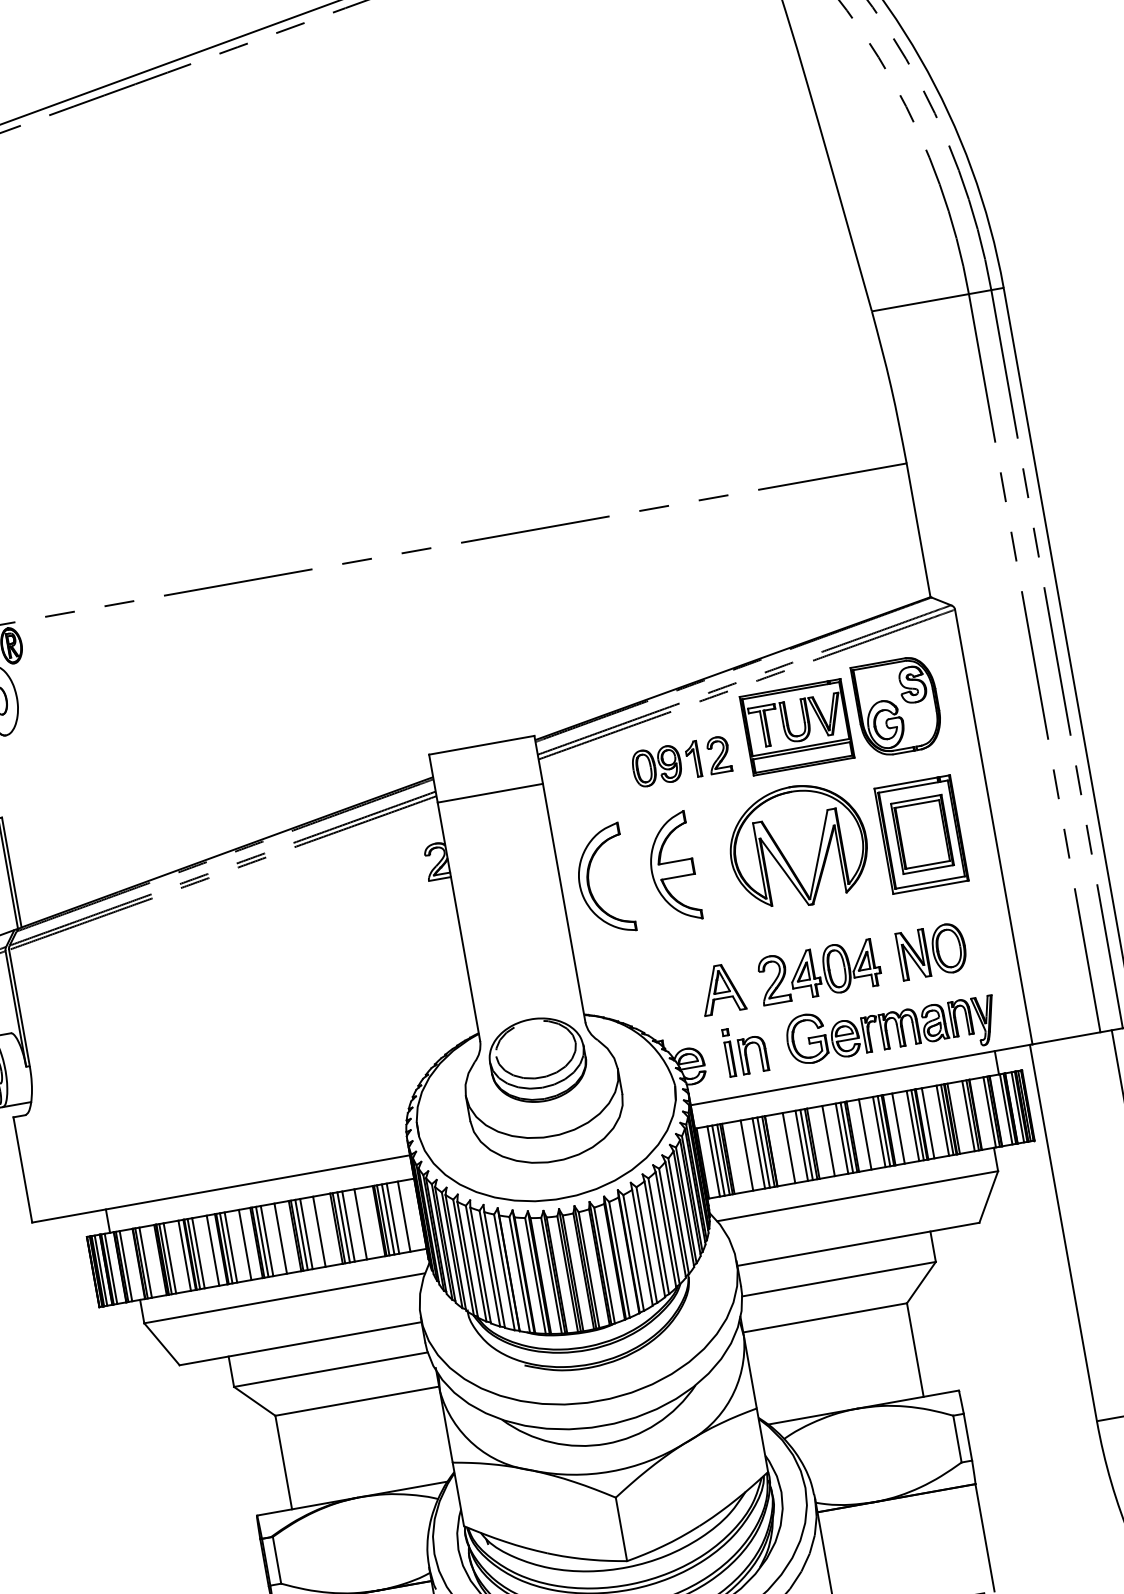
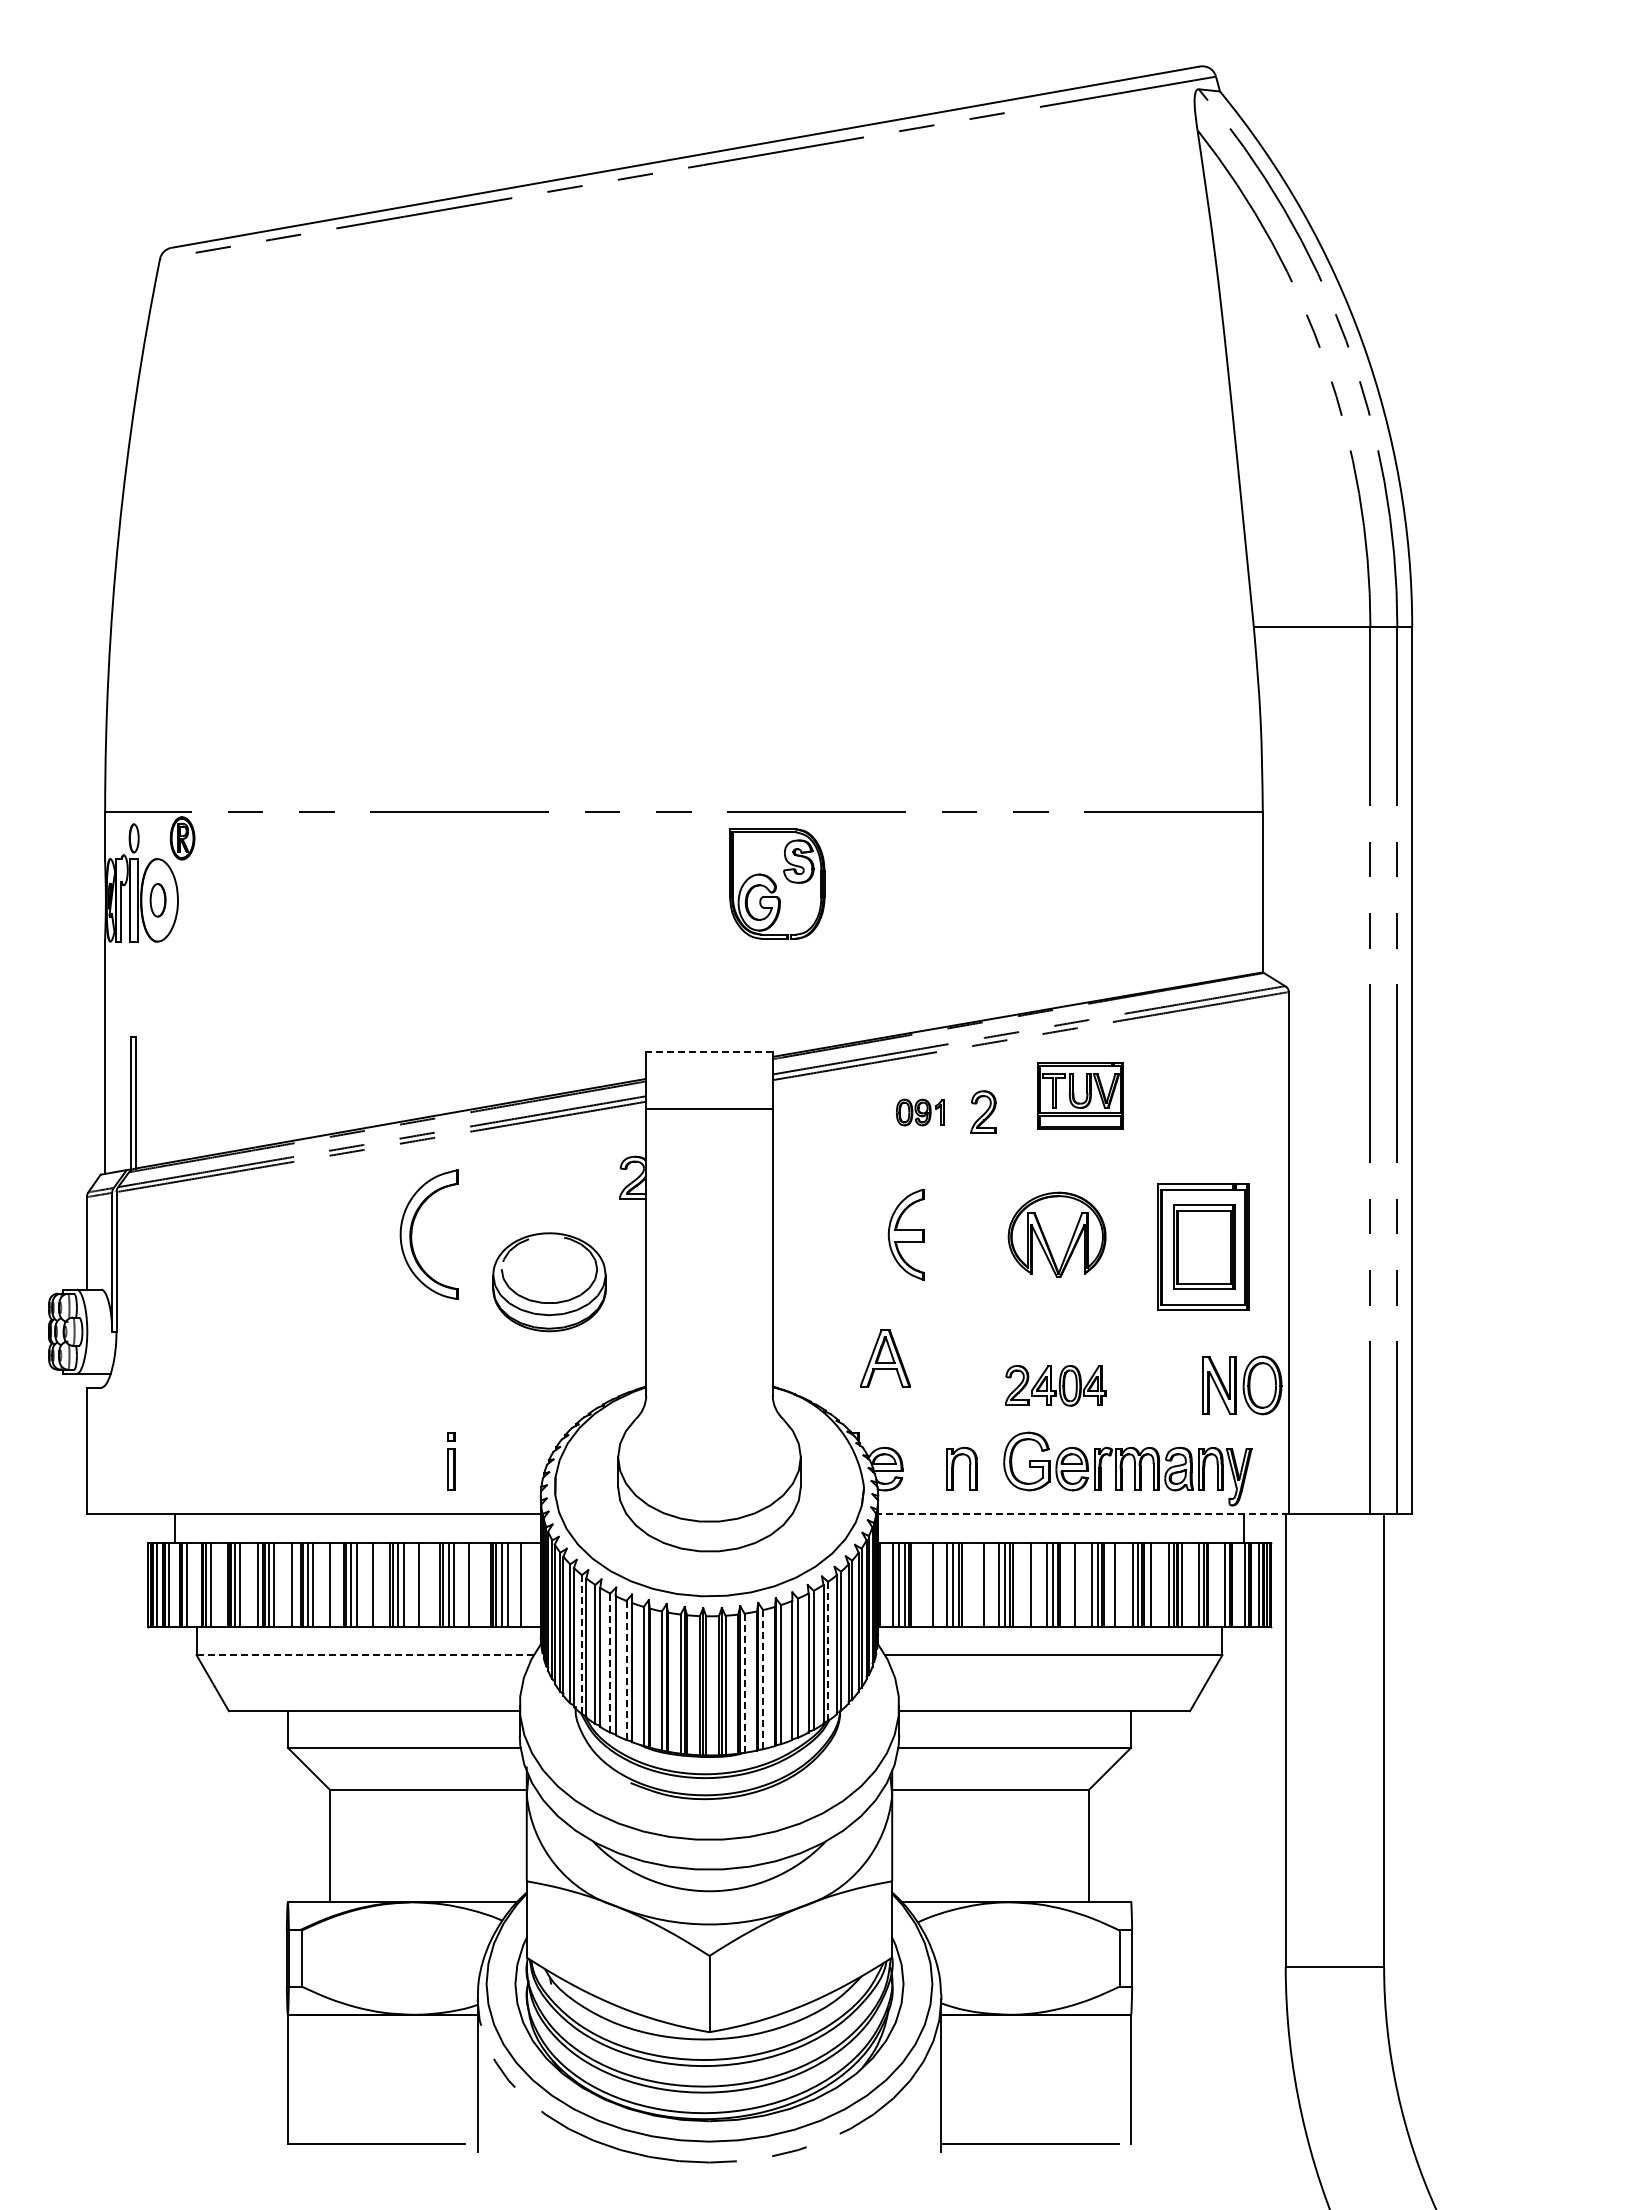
part: (898, 706) -> (777, 883), moved
part: (797, 727) -> (1080, 1096), size x0.7
line: (481, 745) -> (709, 1051), solid -> dashed
part: (666, 764) -> (920, 1112), size x0.6
part: (797, 845) -> (1056, 1234), size x0.6
part: (671, 868) -> (905, 1234), size x0.7
part: (589, 882) -> (412, 1234), moved
part: (932, 951) -> (1242, 1385), moved
part: (819, 971) -> (1055, 1385), size x0.7
part: (721, 989) -> (885, 1358), moved
part: (728, 1052) -> (451, 1461), moved
part: (537, 1060) -> (549, 1282), moved
line: (860, 1075) -> (1082, 1514), solid -> dashed
line: (669, 1226) -> (828, 1651), solid -> dashed
line: (463, 1257) -> (581, 1644), solid -> dashed
line: (619, 1259) -> (763, 1679), solid -> dashed
line: (604, 1265) -> (744, 1683), solid -> dashed
line: (490, 1268) -> (610, 1663), solid -> dashed
line: (504, 1272) -> (626, 1670), solid -> dashed
line: (285, 1298) -> (365, 1655), solid -> dashed

